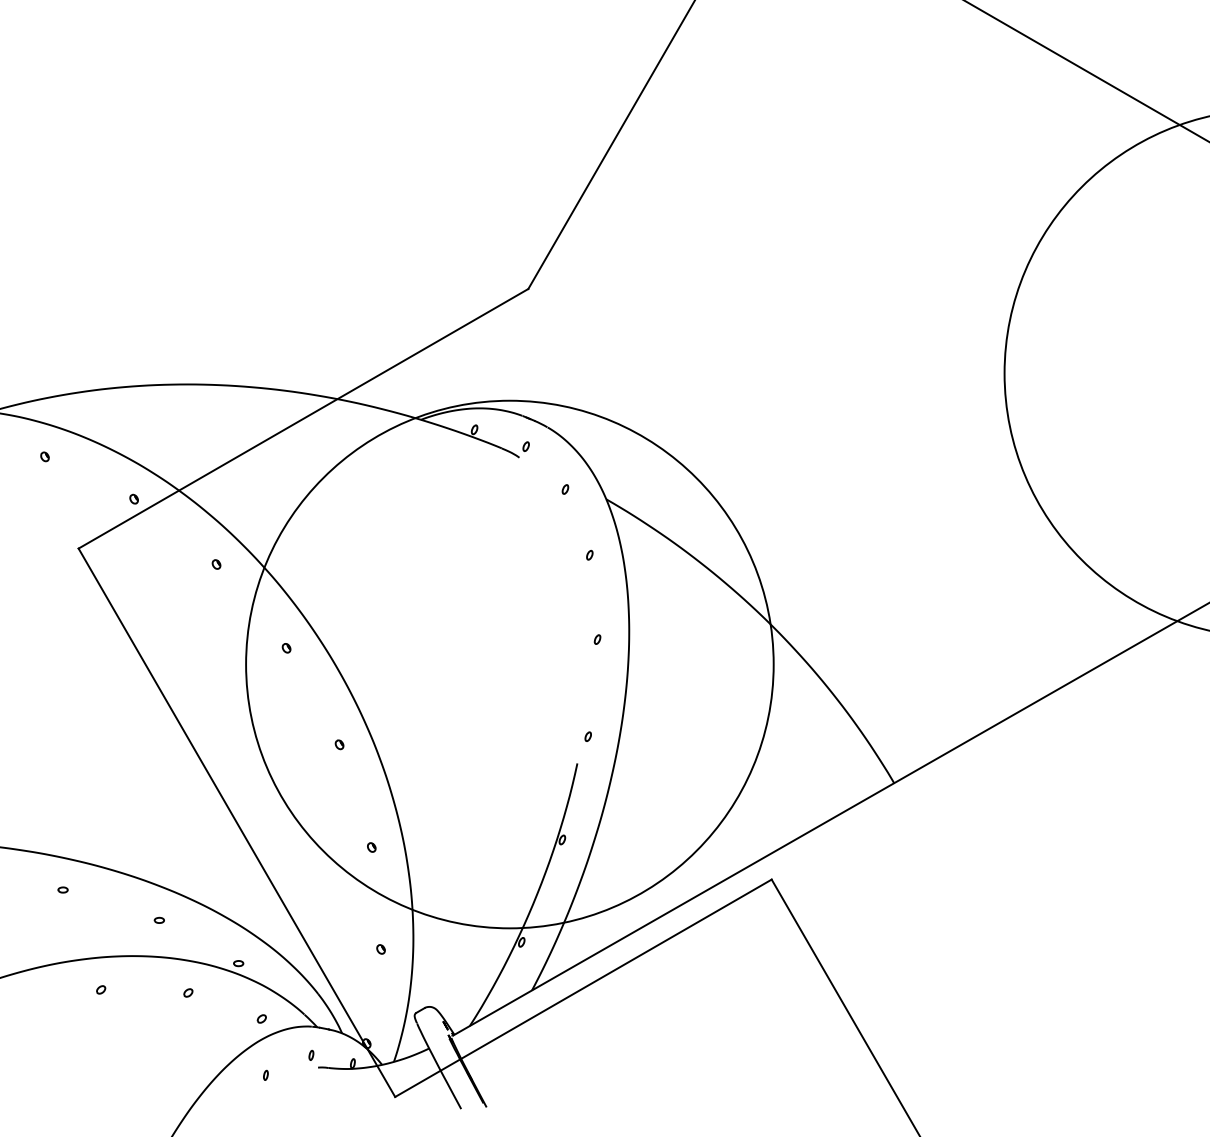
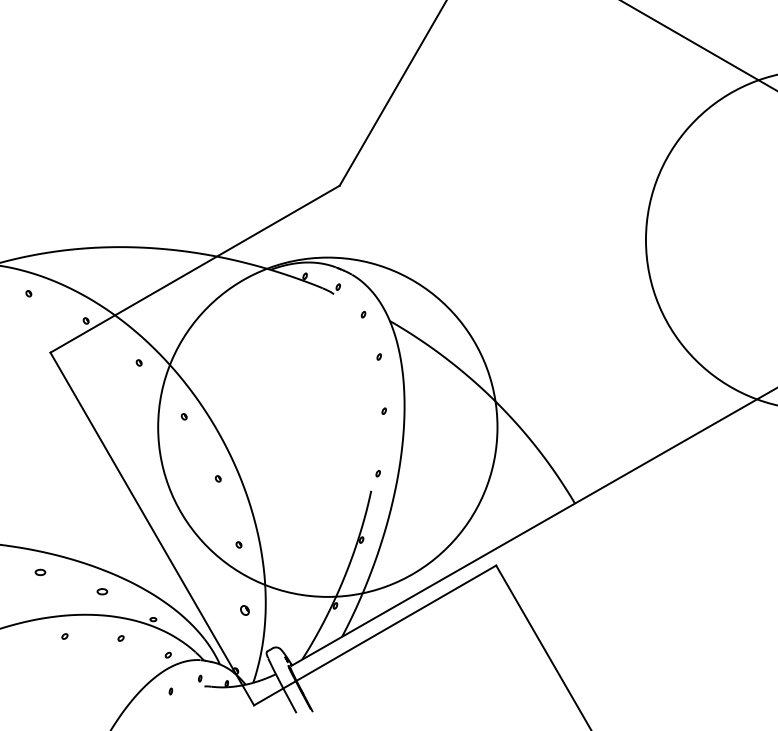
part: (63, 888) -> (40, 571), size x1.6
part: (159, 919) -> (102, 591), size x1.6
part: (380, 949) -> (244, 610), size x1.6

